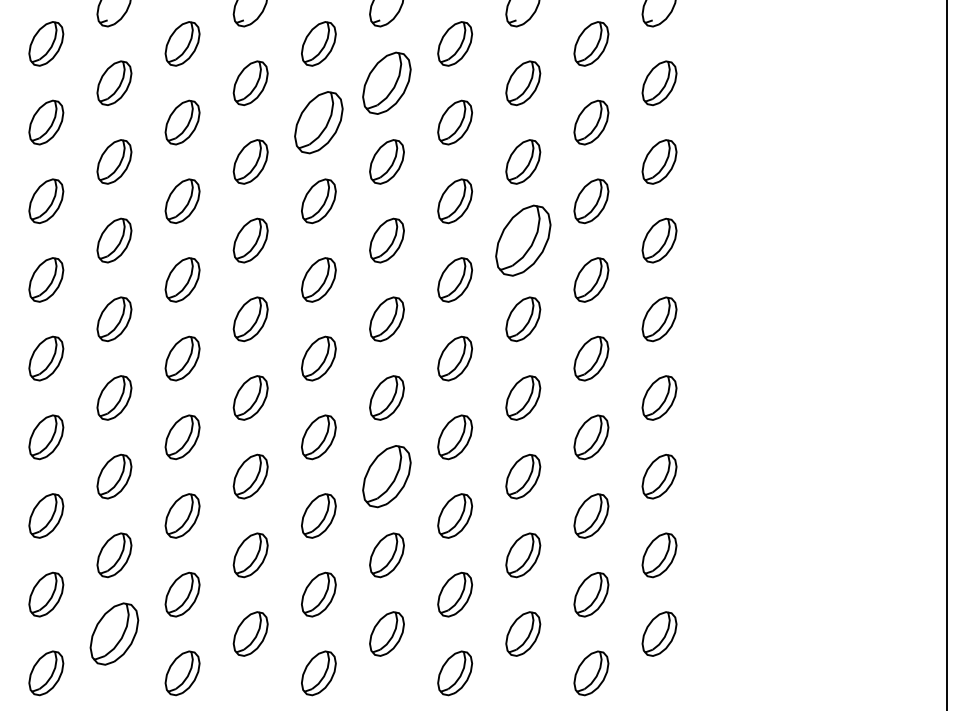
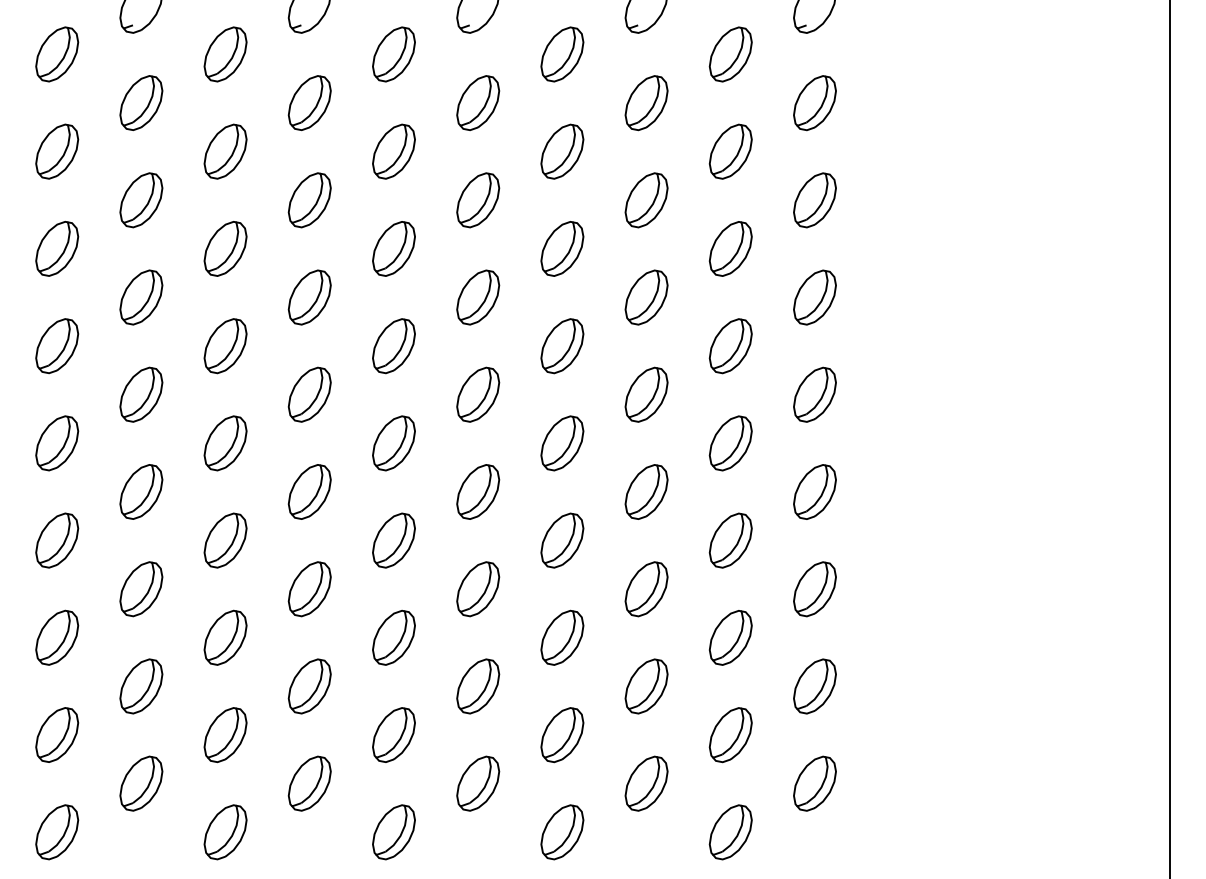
part: (387, 82) -> (478, 102), size x0.71
part: (318, 122) -> (393, 151), size x0.71
part: (523, 240) -> (646, 297), size x0.62
part: (387, 476) -> (478, 589), size x0.71
part: (114, 633) -> (141, 783), size x0.71

